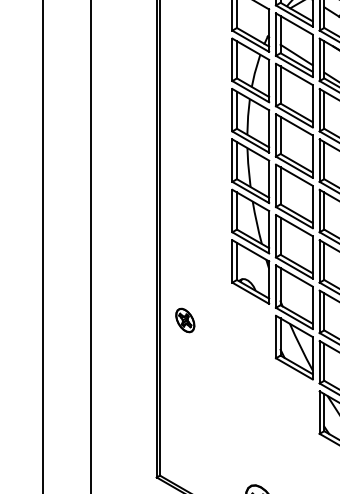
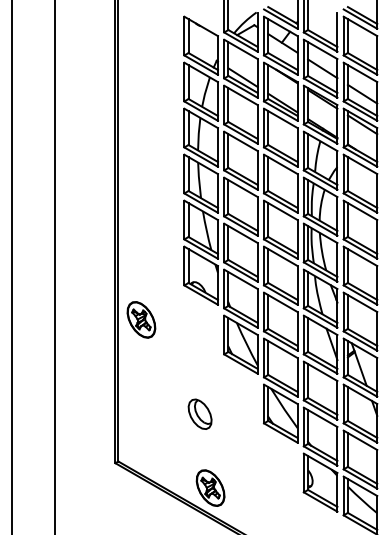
part: (185, 320) -> (141, 319), size x1.67
part: (248, 423) -> (199, 413), added

